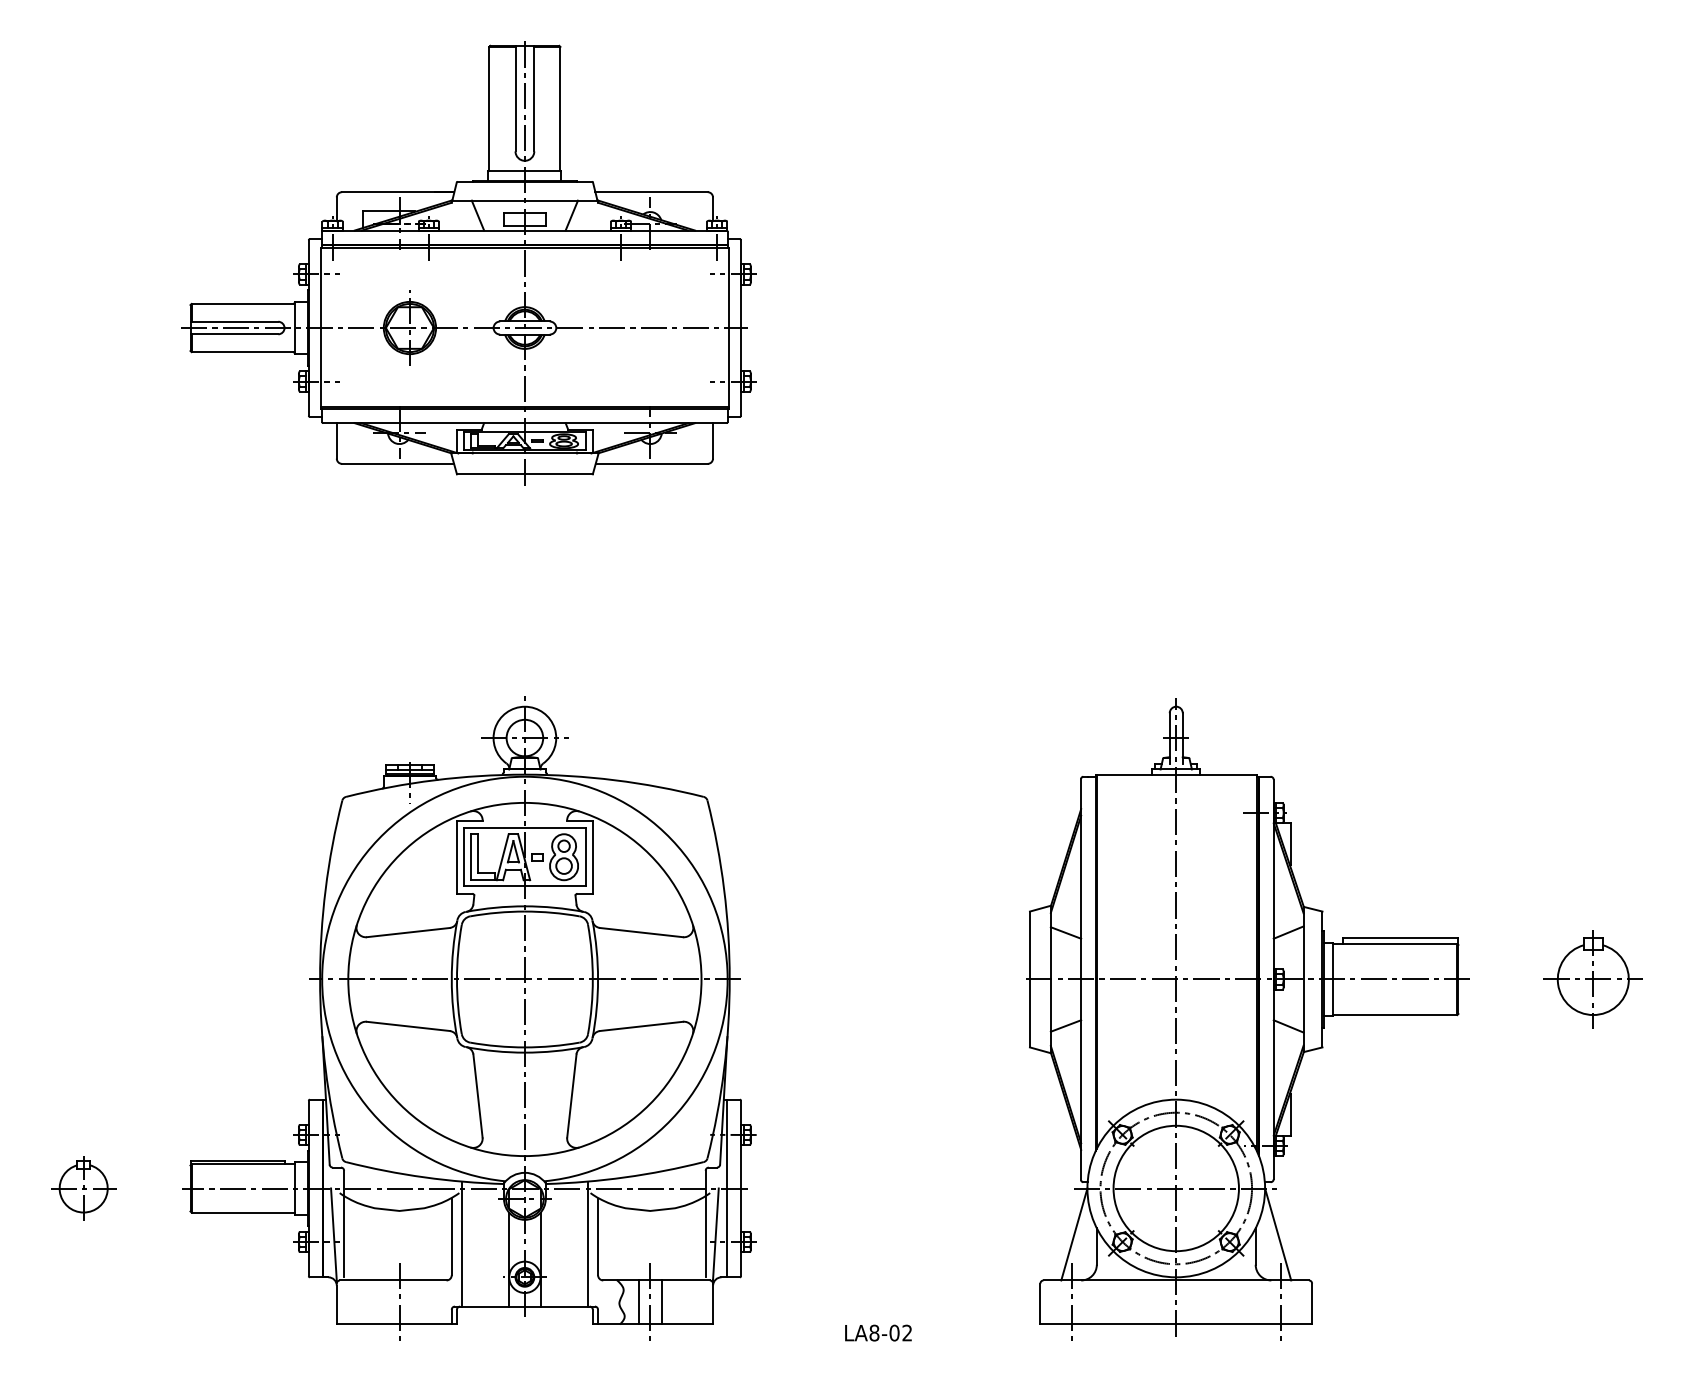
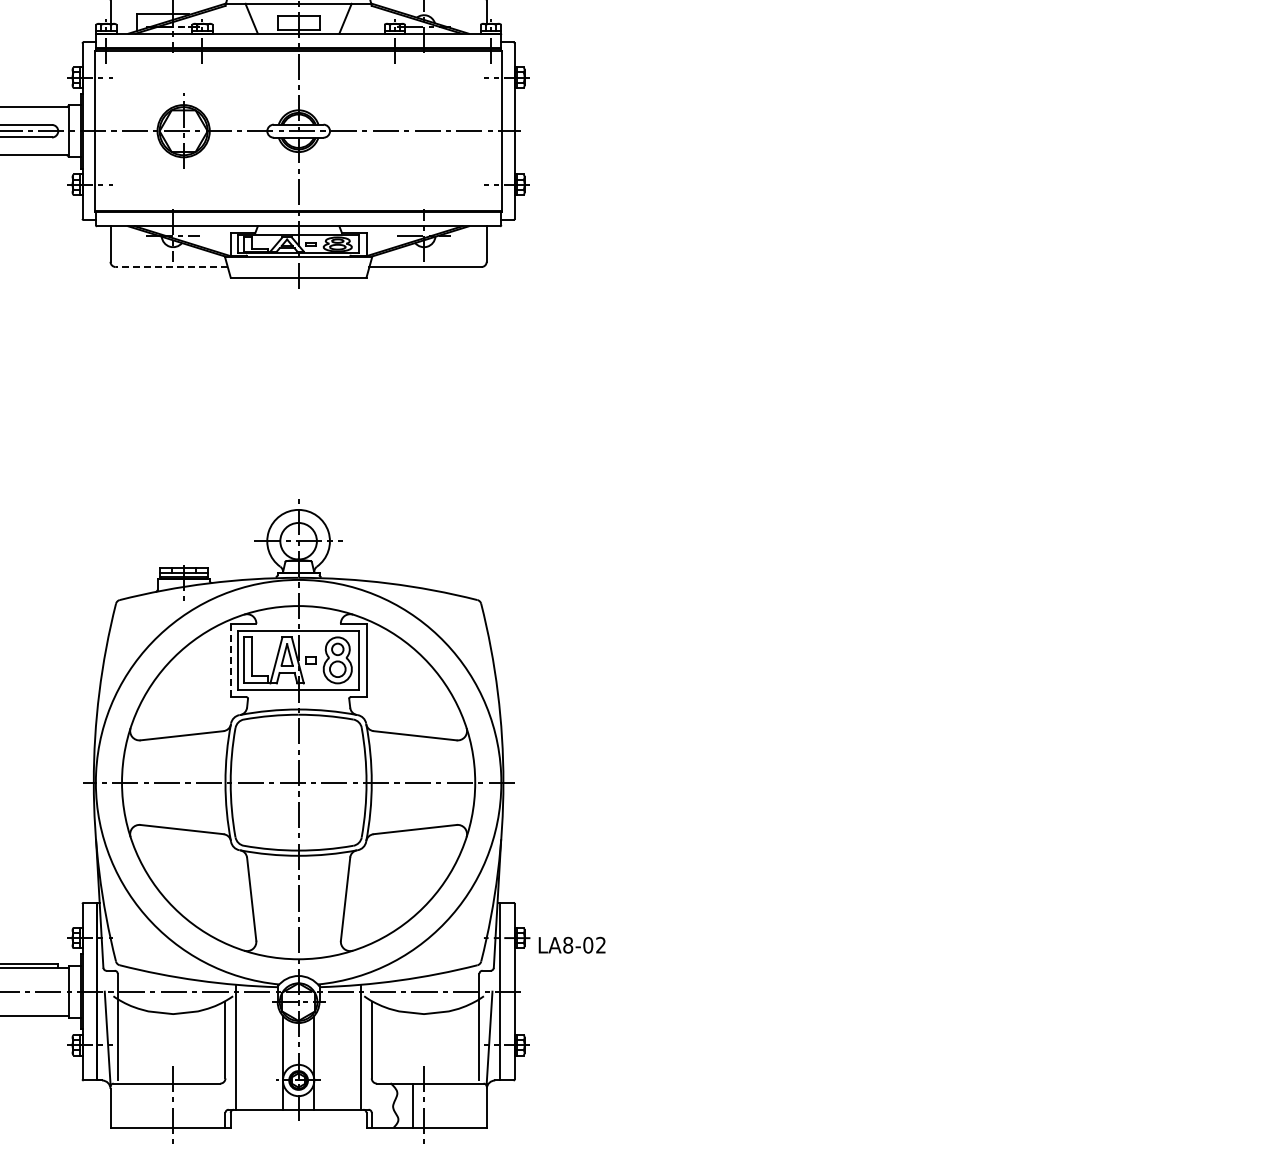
line: (397, 463) -> (171, 266), solid -> dashed
line: (456, 857) -> (230, 660), solid -> dashed
part: (1247, 1019) -> (1021, 822), removed
line: (661, 1302) -> (435, 1105), removed
text: (878, 1332) -> (572, 944), moved

